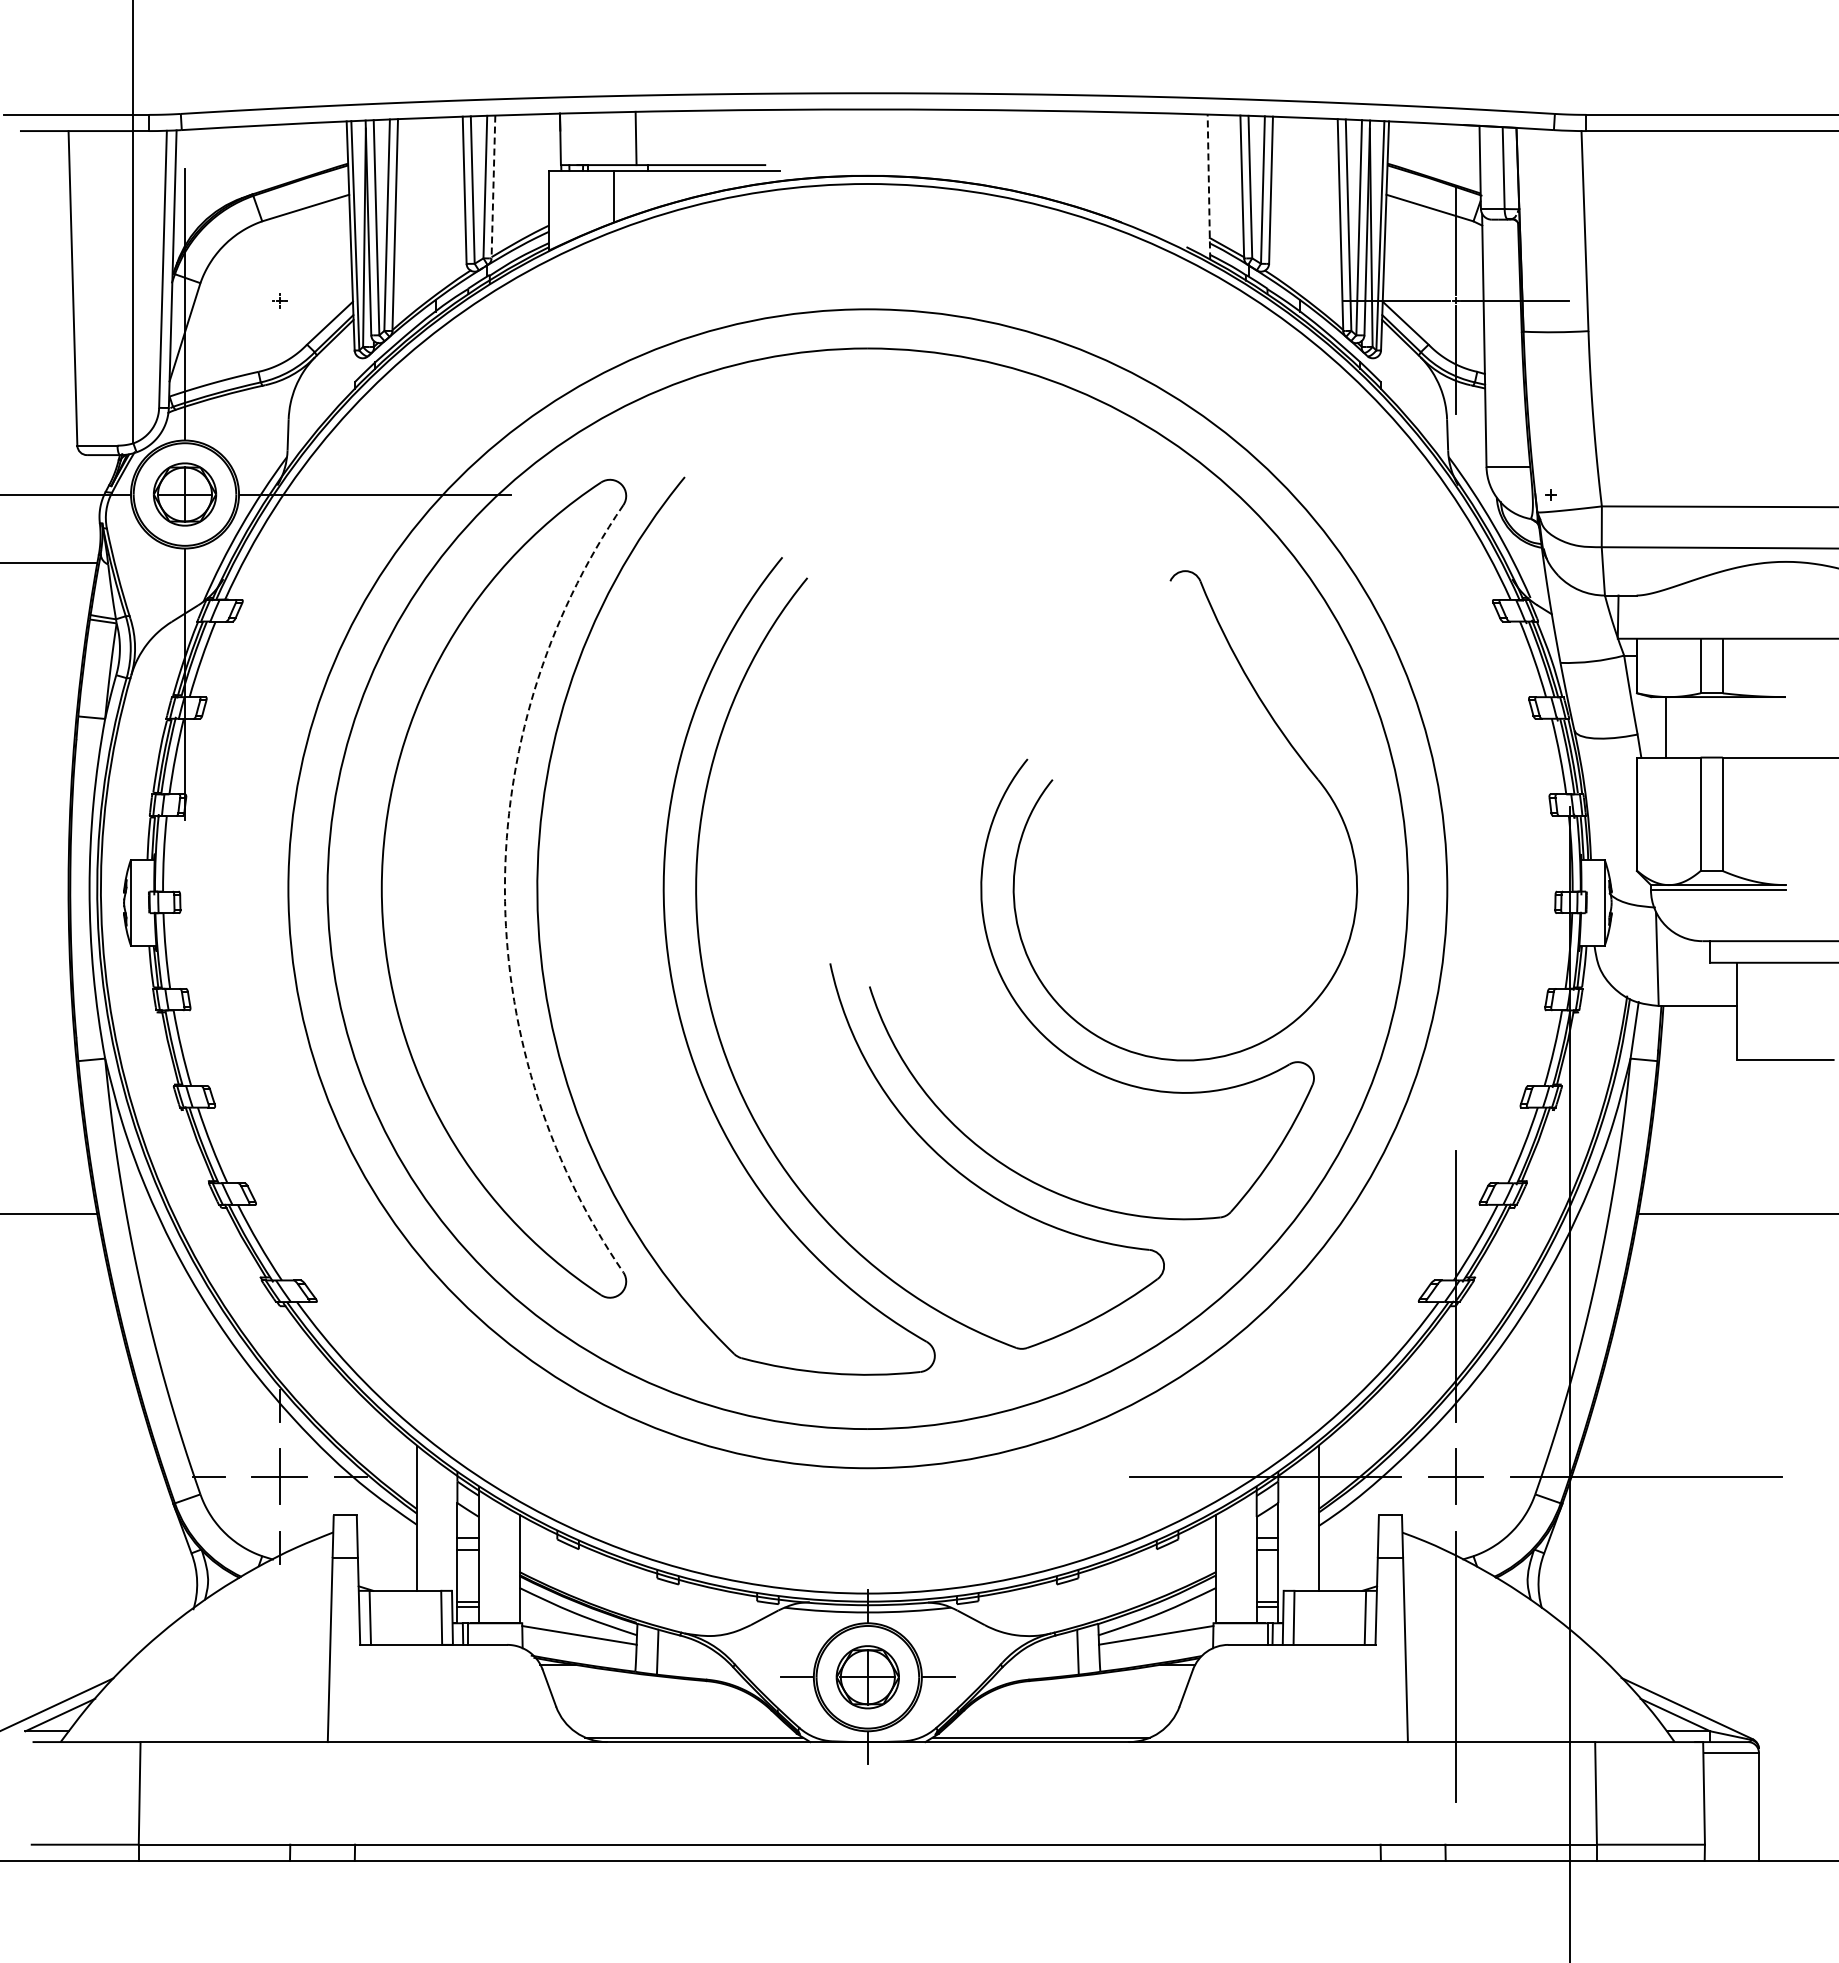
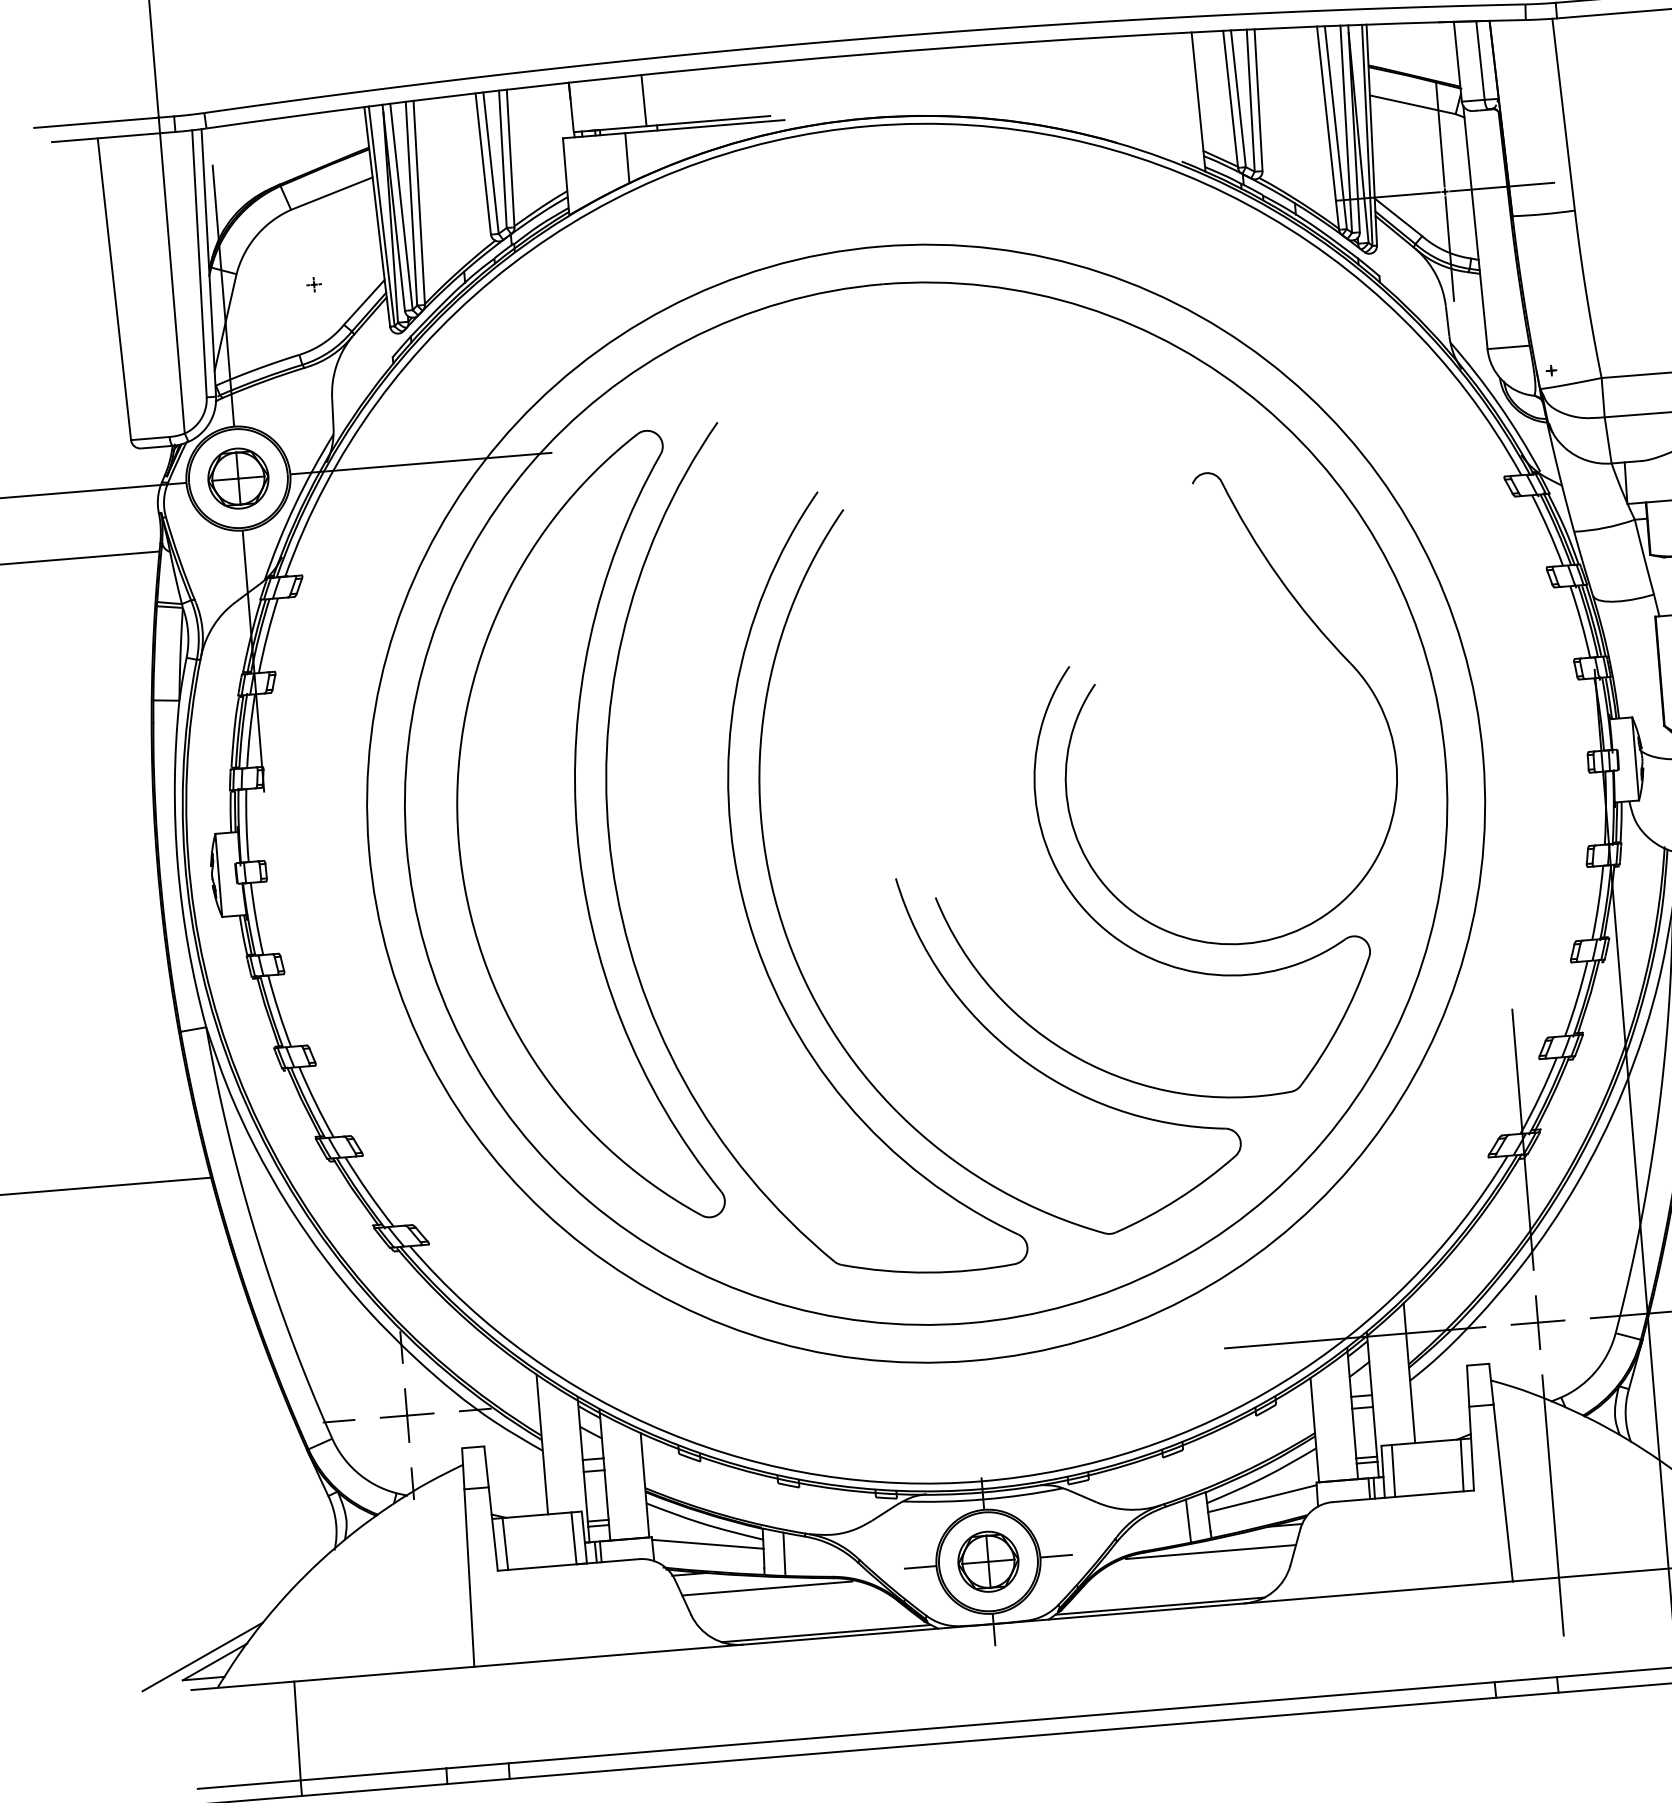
line: (1208, 186) -> (1198, 101), dashed -> solid
line: (493, 187) -> (510, 159), dashed -> solid
arc: (504, 888) -> (576, 832), dashed -> solid
line: (636, 1686) -> (766, 1588), added
line: (1098, 1686) -> (1210, 1552), added

